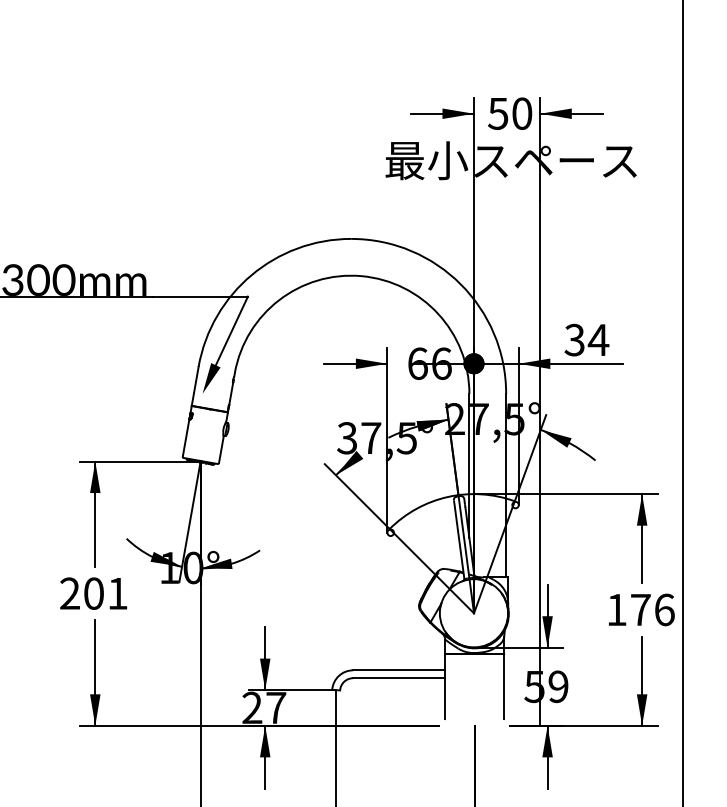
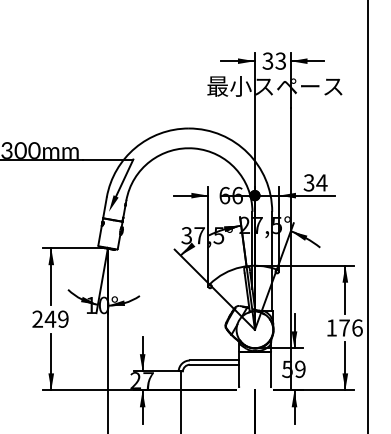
text: (510, 112) -> (274, 60), 50 -> 33
text: (105, 592) -> (56, 318), 201 -> 249

